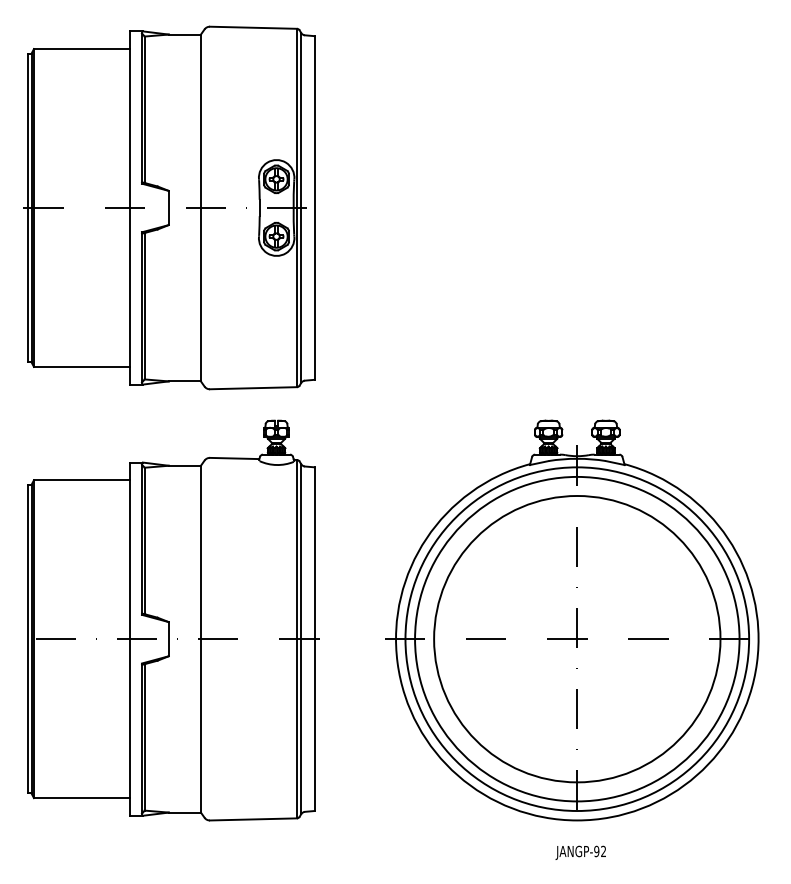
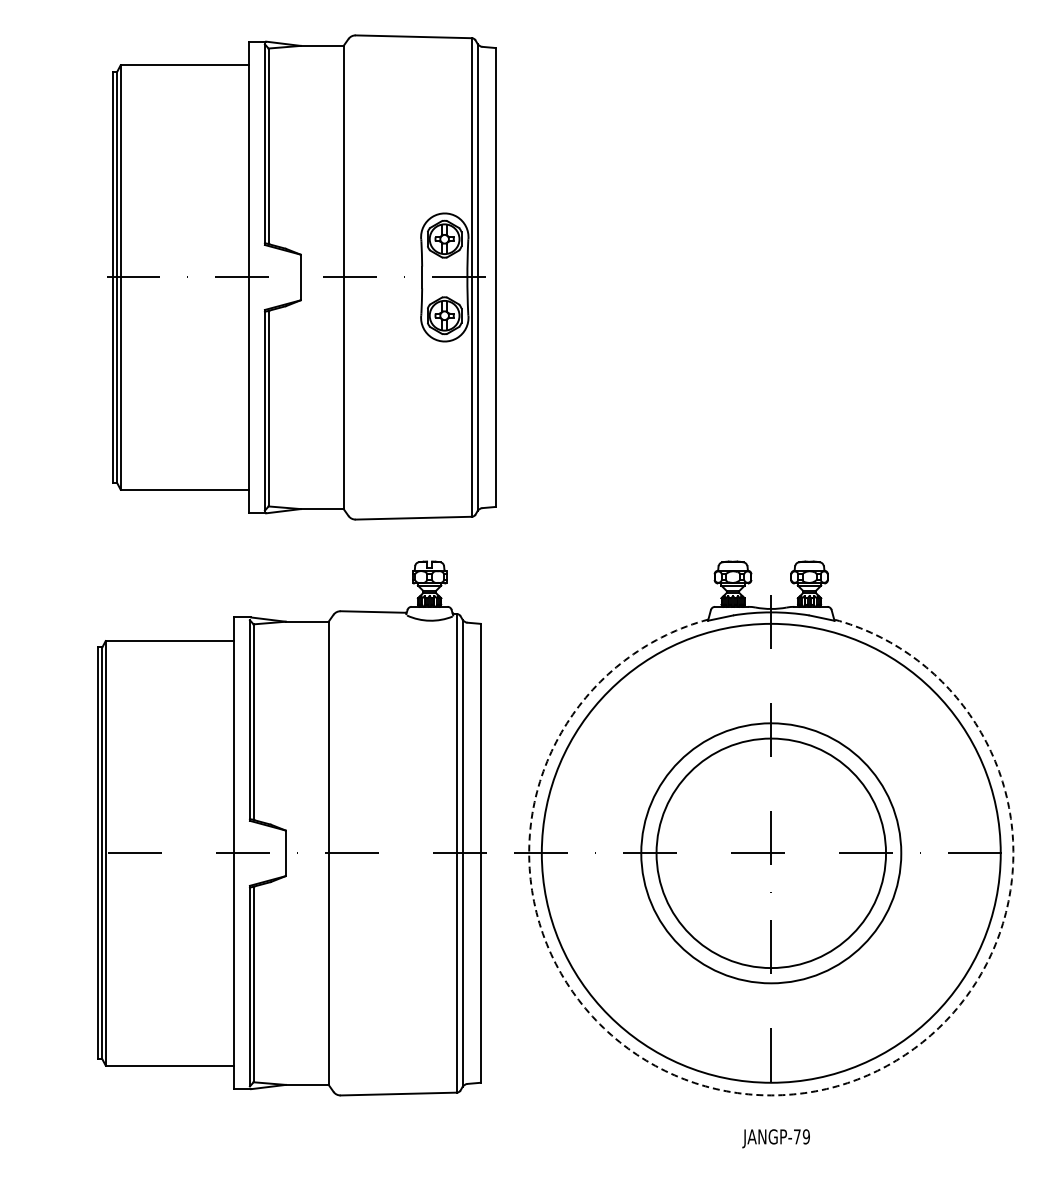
part: (169, 207) -> (301, 277), moved
part: (173, 620) -> (291, 828), moved
circle: (576, 639) -> (770, 853), size x0.6
circle: (577, 639) -> (771, 853), size x0.6
arc: (577, 820) -> (771, 1095), solid -> dashed
text: (599, 851) -> (801, 1136), JANGP-92 -> JANGP-79

